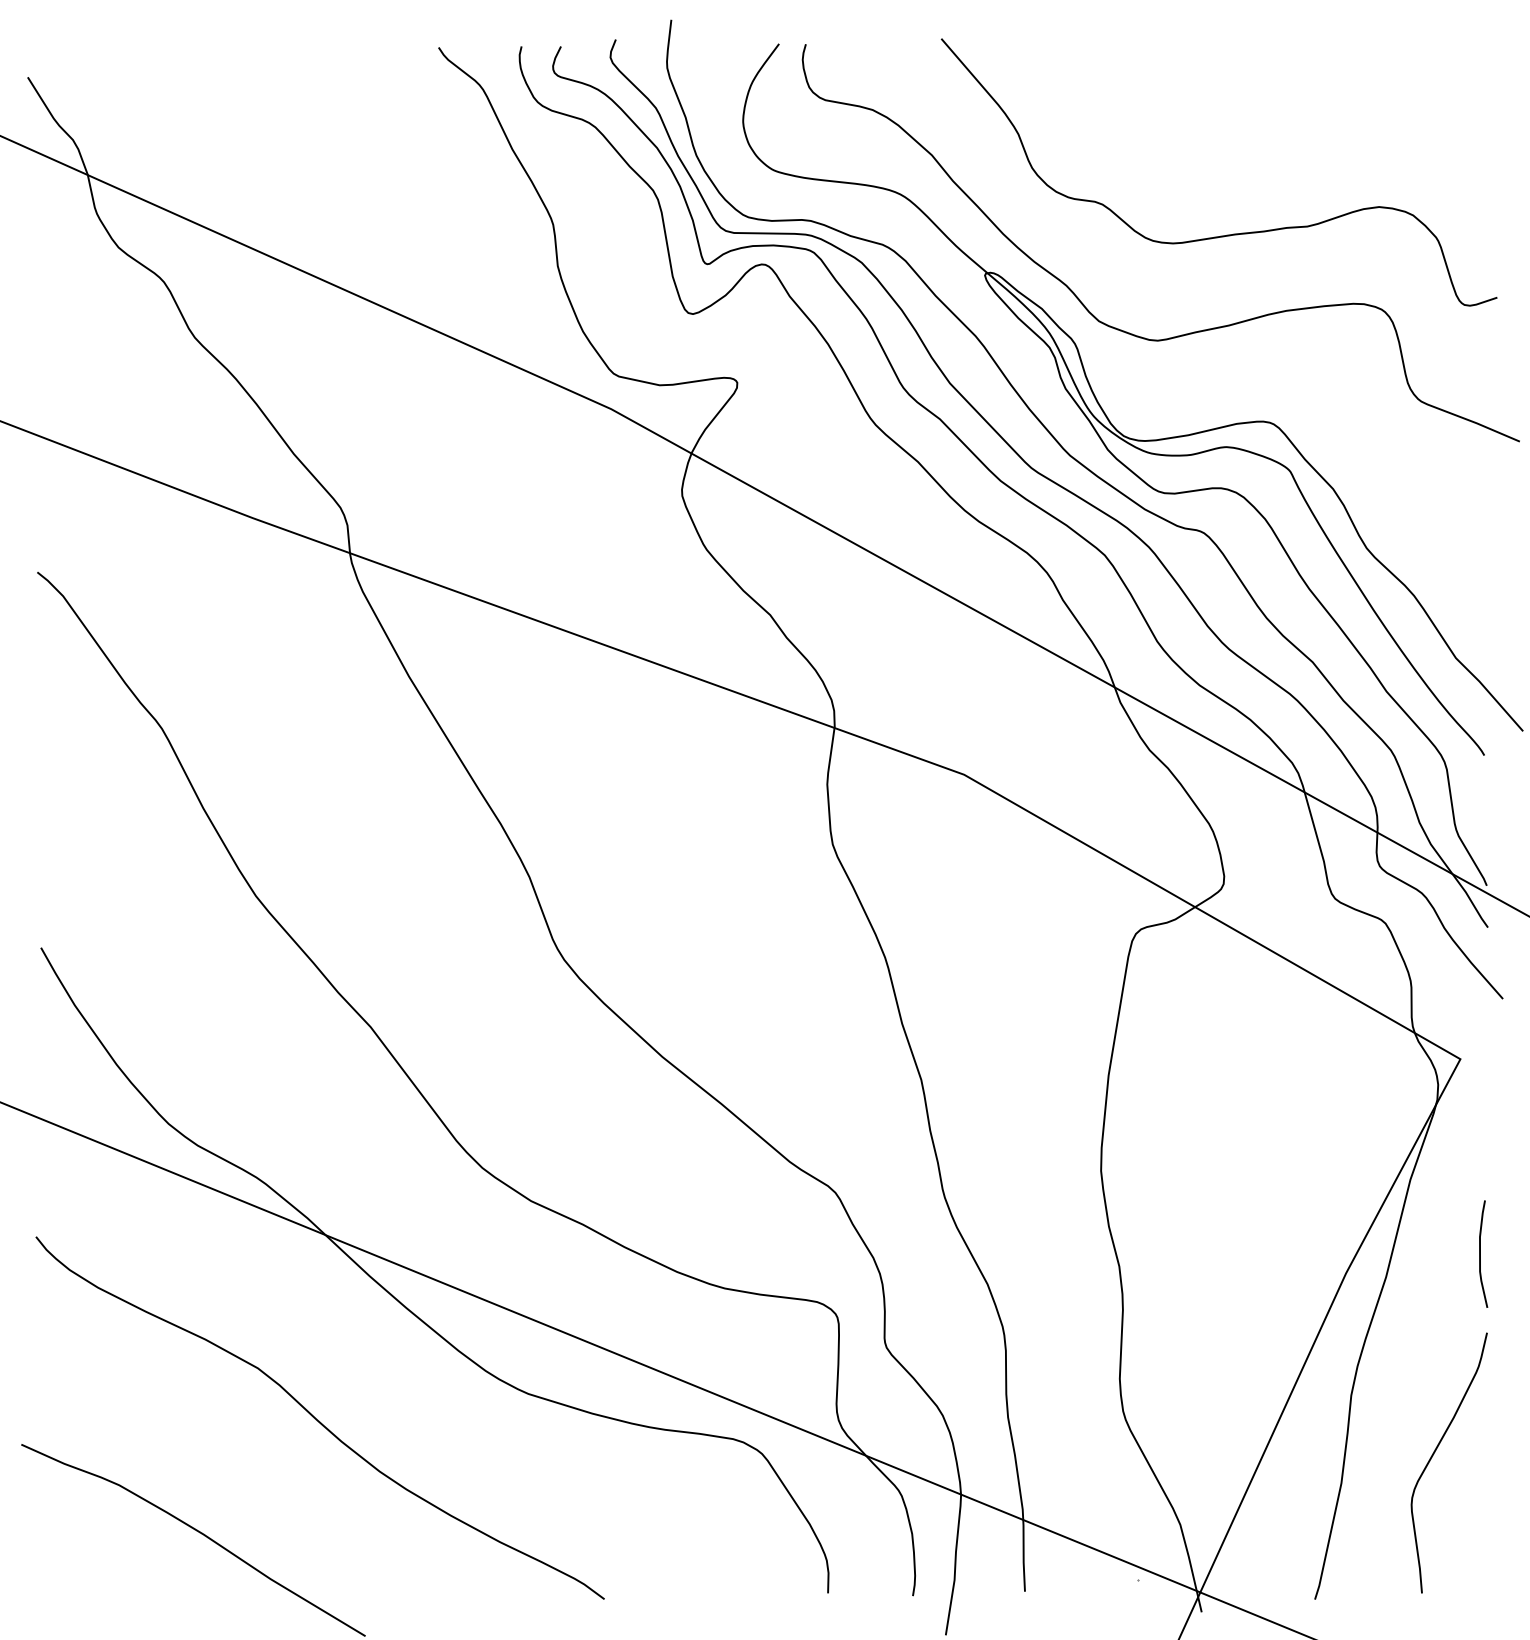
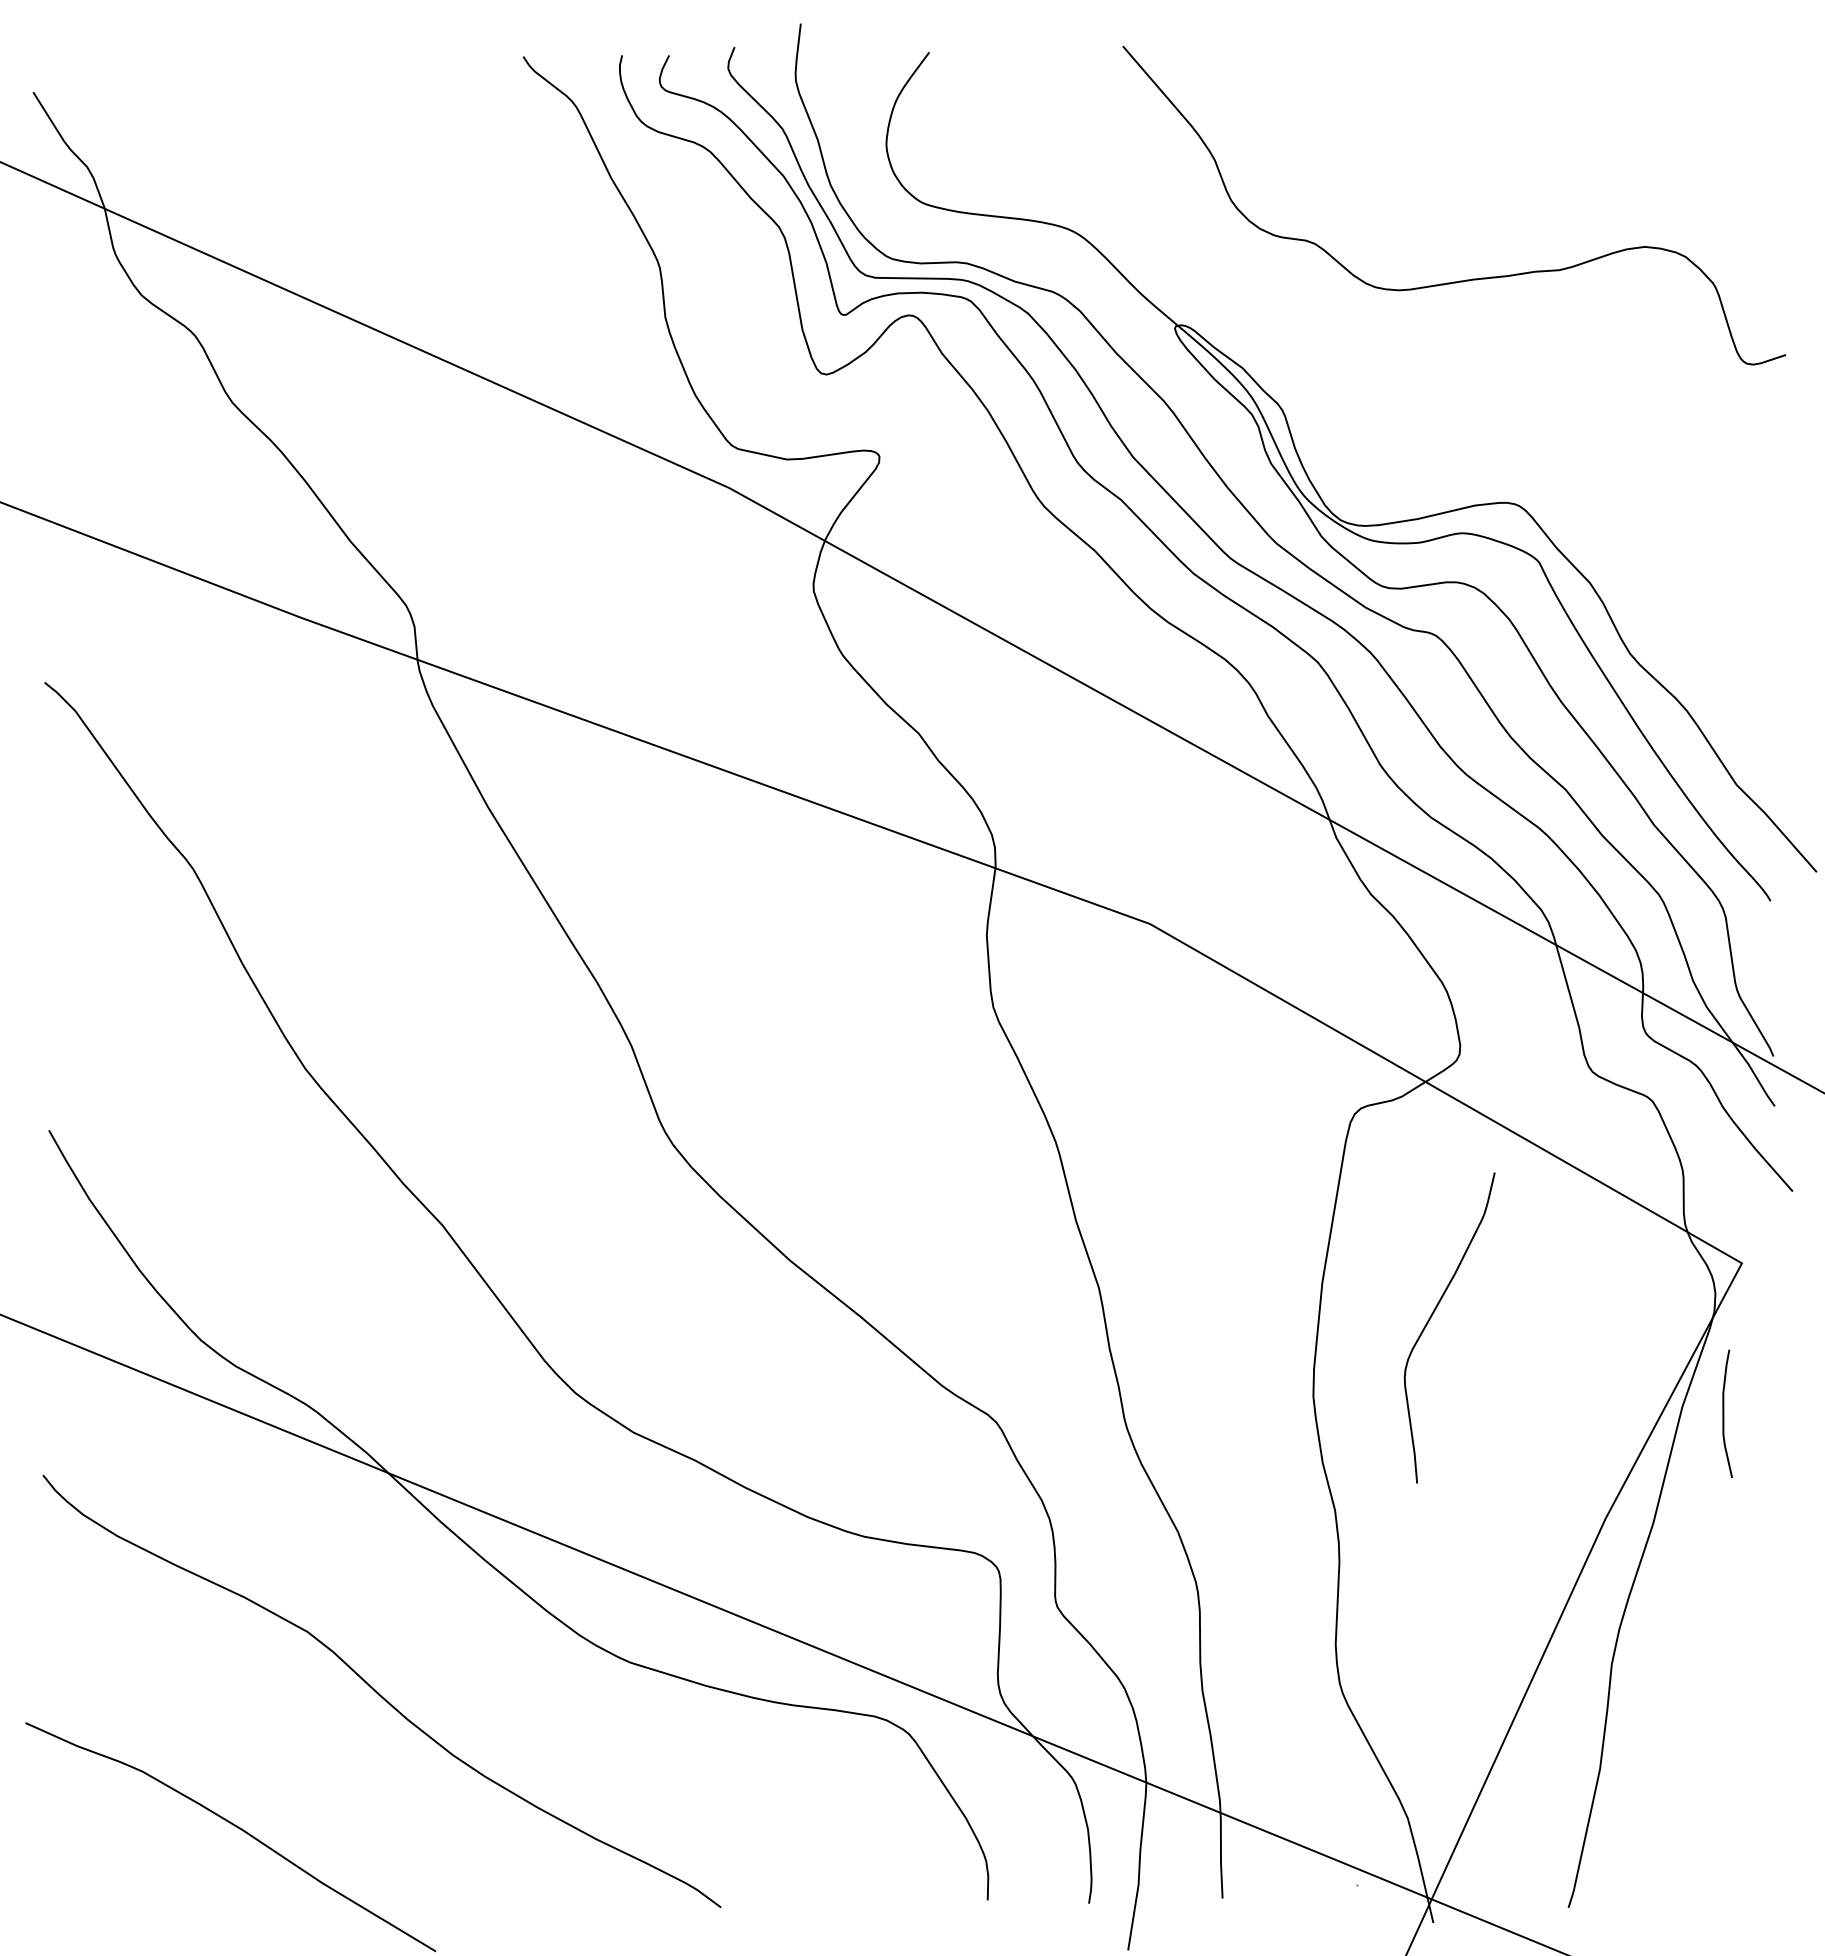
curve: (1184, 334) -> (1412, 398), removed
curve: (1480, 1253) -> (1724, 1413), moved
curve: (1434, 1453) -> (1432, 1316), moved

